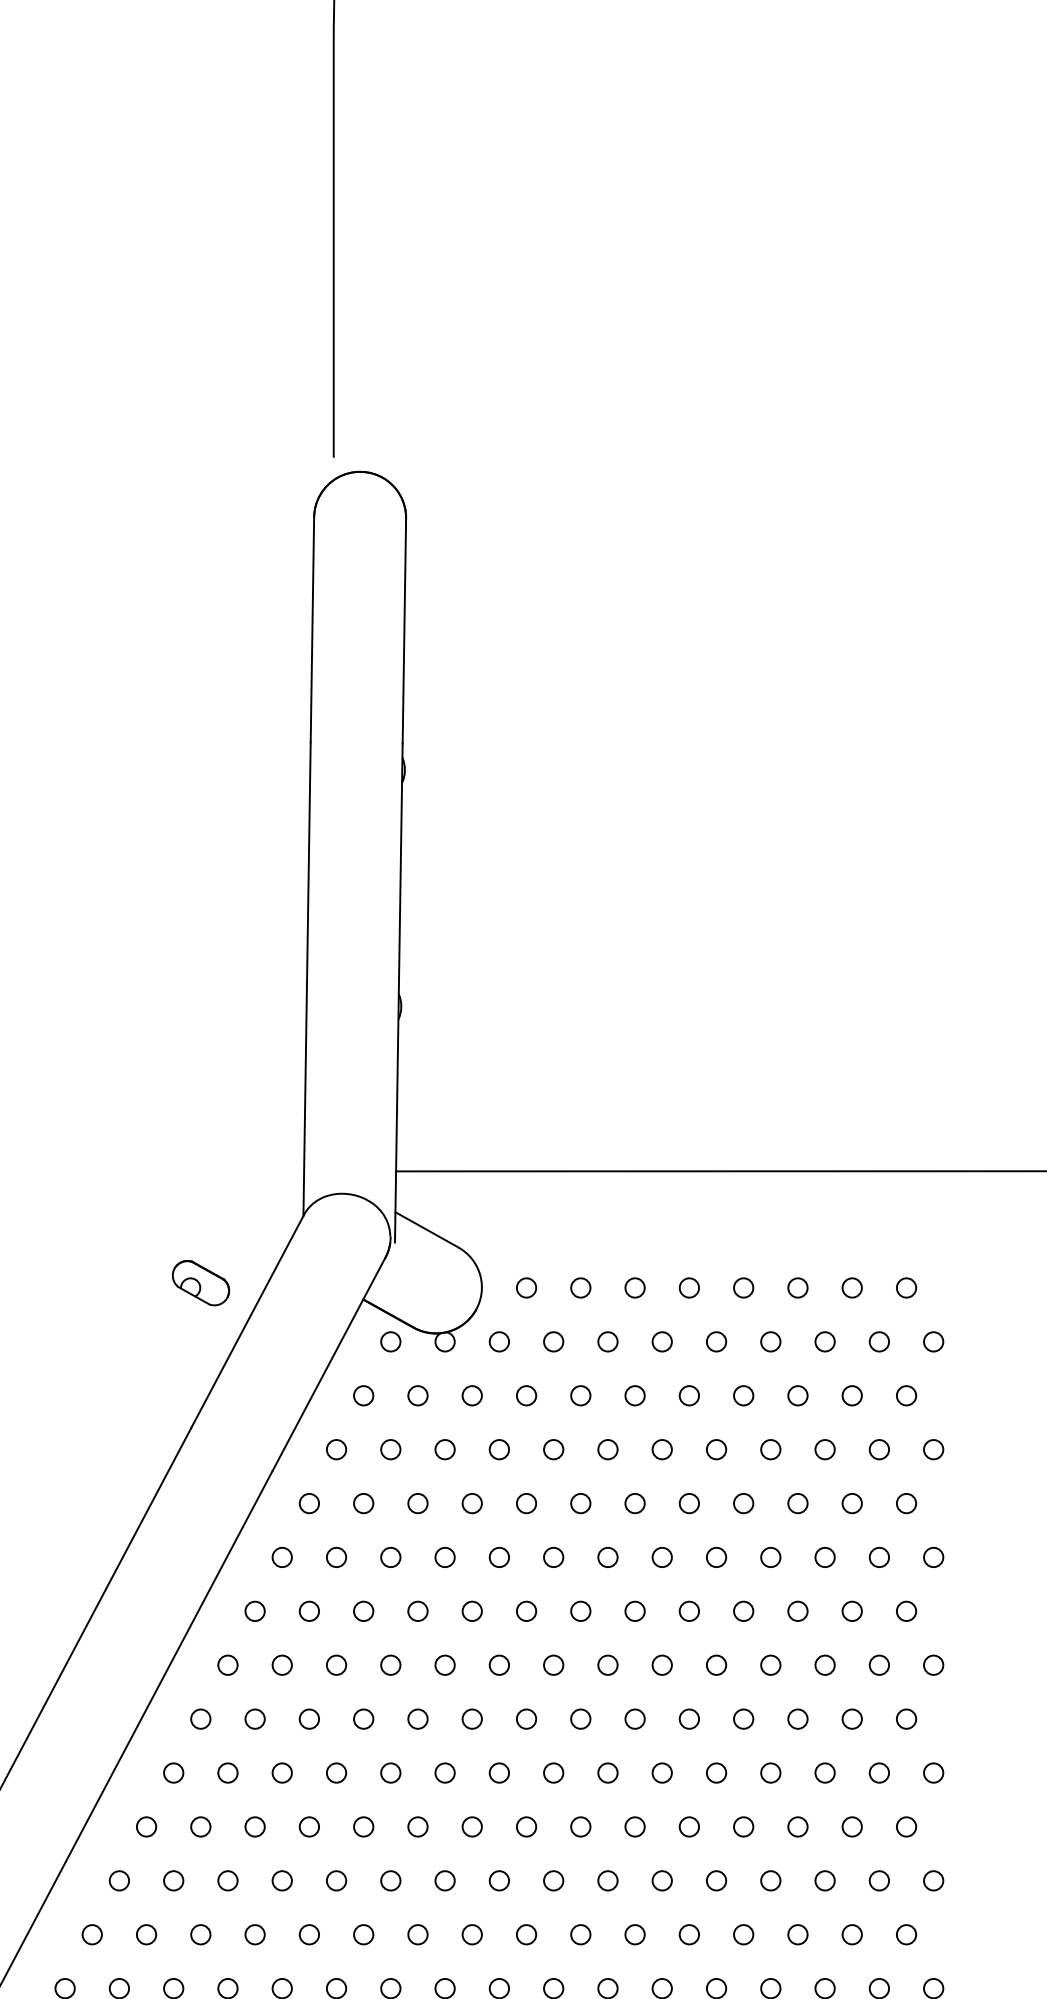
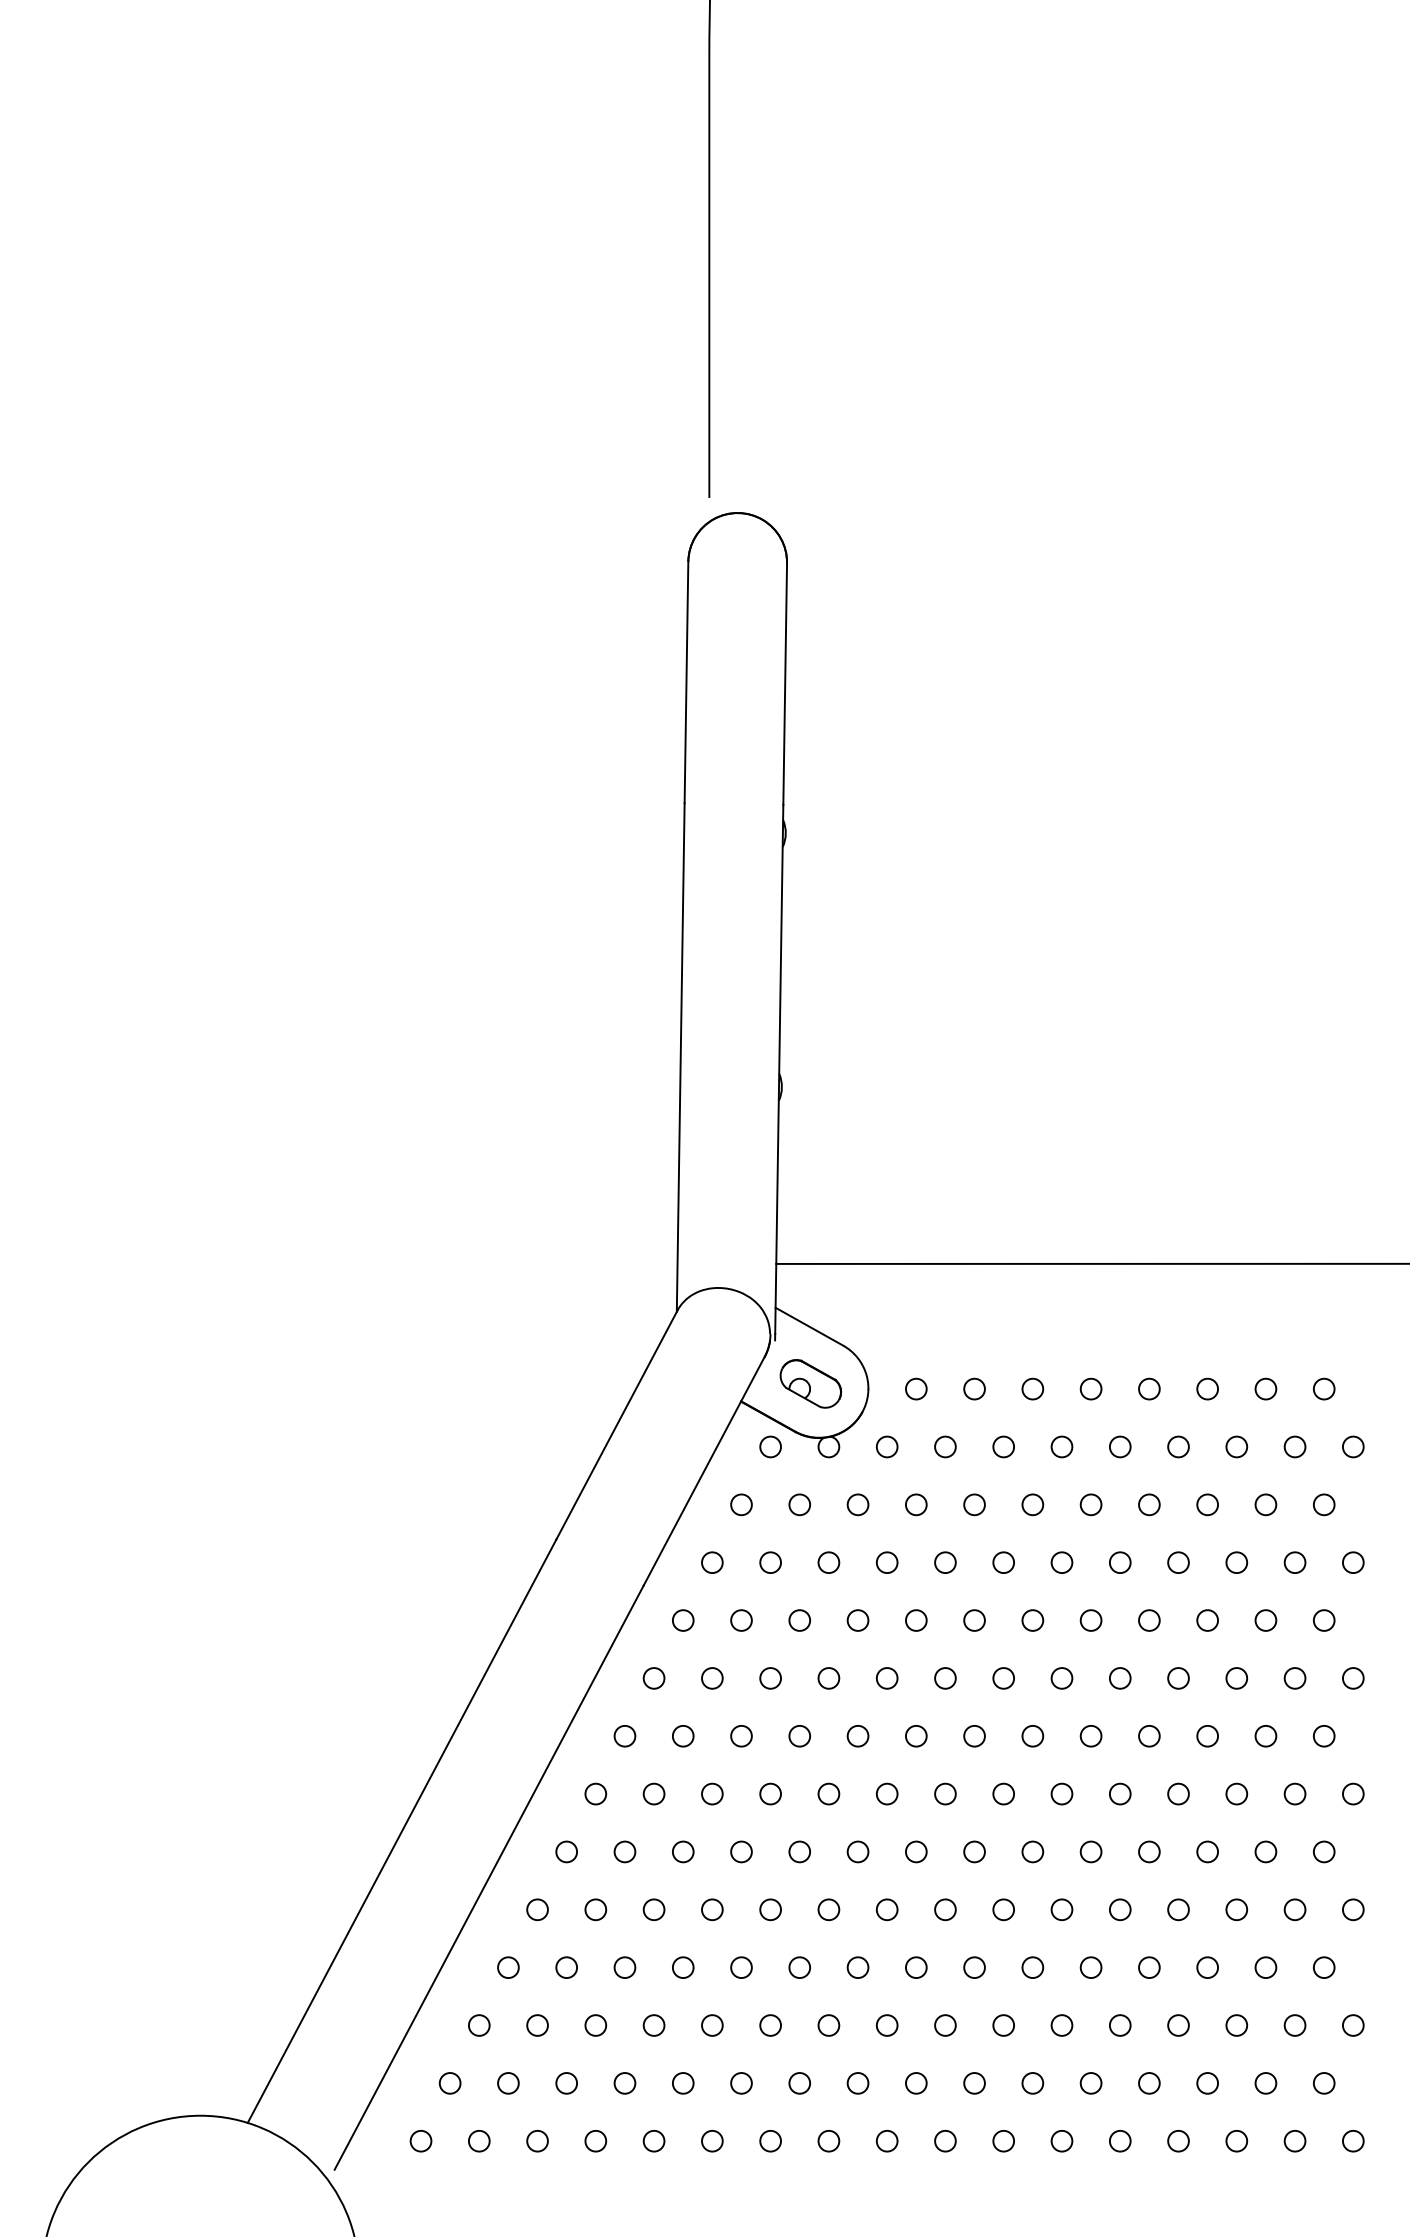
part: (200, 1282) -> (810, 1383), moved

